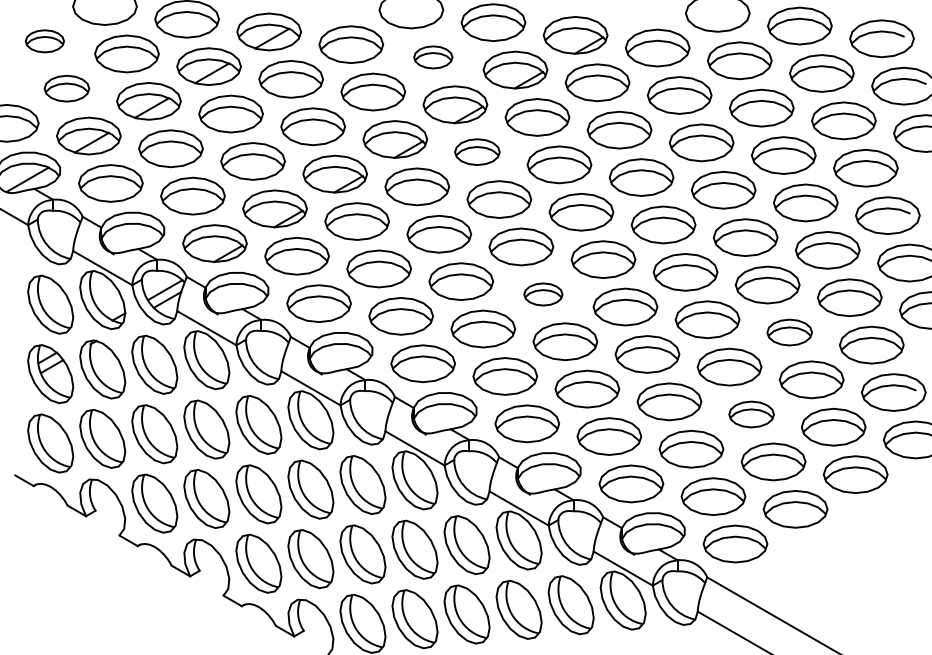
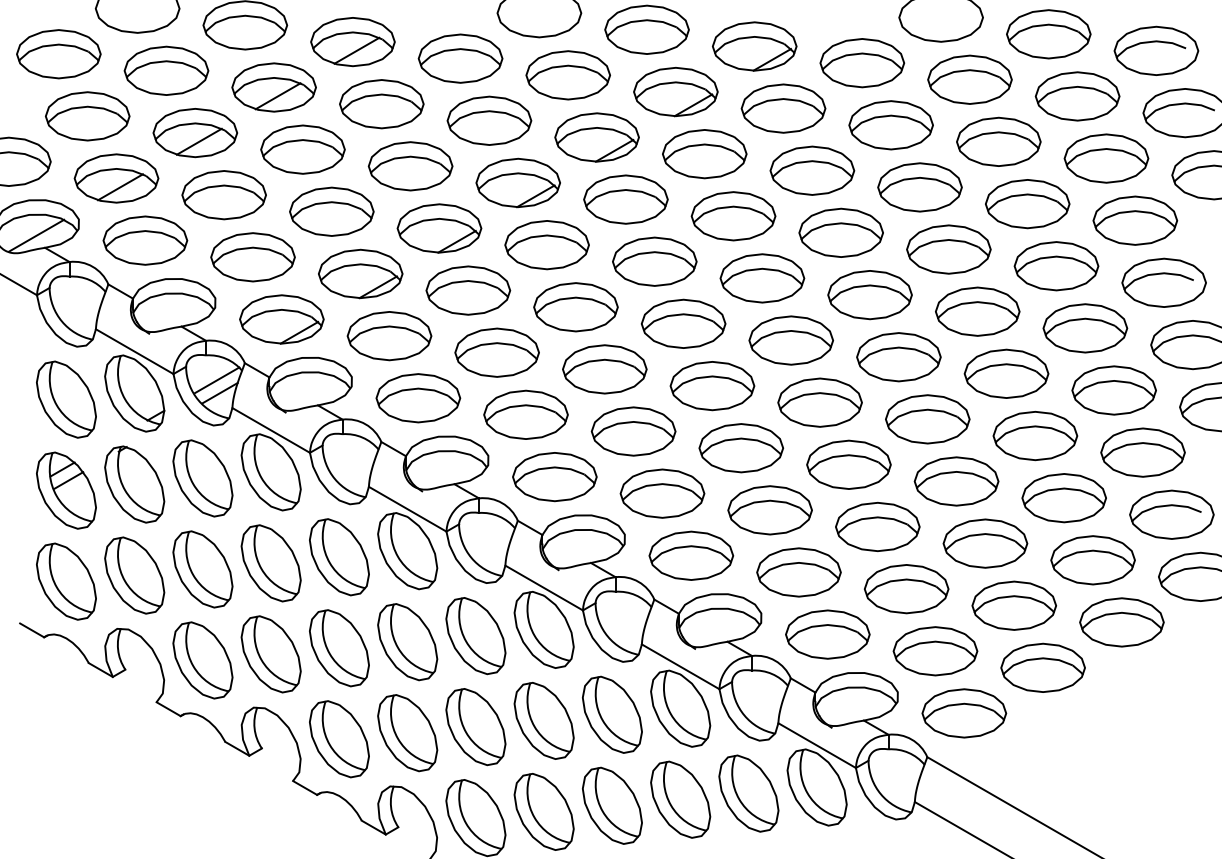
part: (44, 41) -> (58, 54), size x1.67
part: (432, 57) -> (567, 75), size x1.67
part: (66, 88) -> (87, 116), size x1.43
part: (477, 152) -> (625, 199), size x1.43
part: (543, 294) -> (712, 386), size x1.67
part: (789, 332) -> (1035, 436), size x1.43
part: (751, 414) -> (985, 543), size x1.43

